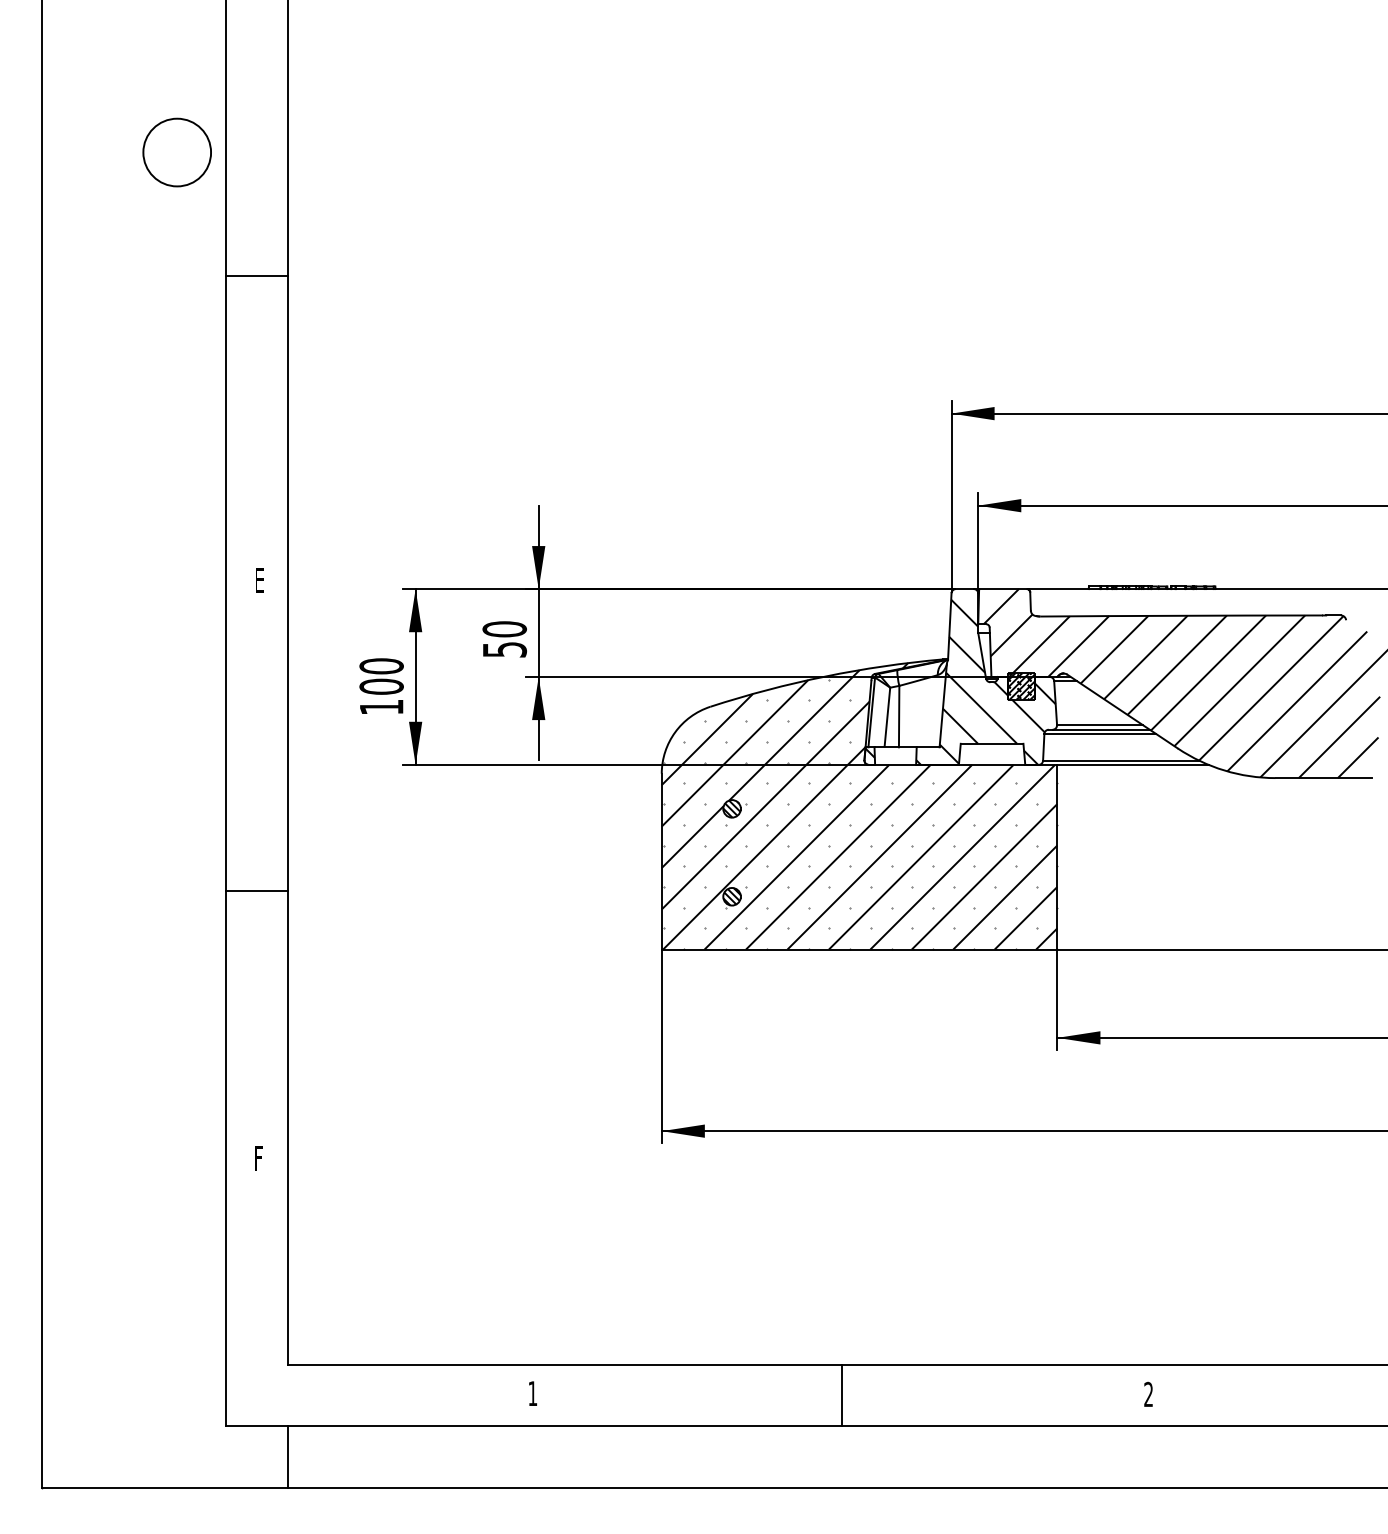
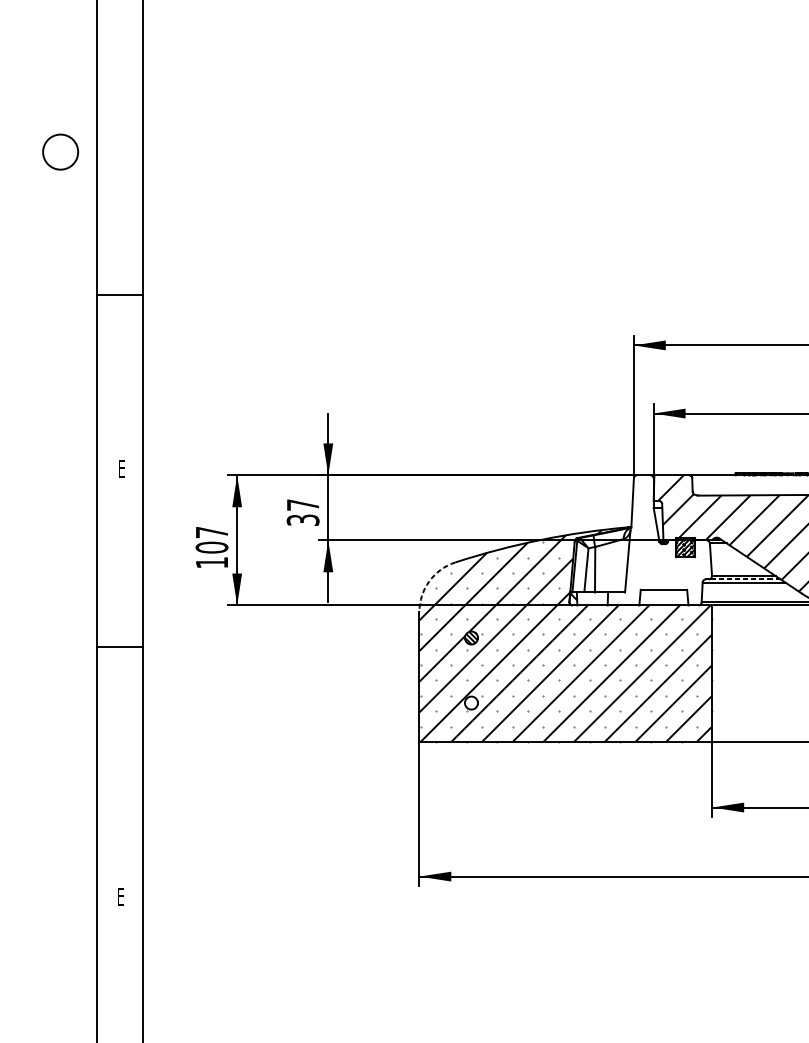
circle: (176, 152) -> (60, 152), size x0.7
line: (257, 275) -> (120, 294), moved
text: (504, 639) -> (302, 512), 50 -> 37
text: (381, 666) -> (211, 532), 100 -> 107
hatch: (985, 681) -> (659, 543), removed
line: (1101, 729) -> (744, 579), solid -> dashed
arc: (675, 732) -> (429, 581), solid -> dashed
line: (257, 891) -> (120, 647), moved
hatch: (731, 896) -> (471, 702), removed
text: (258, 1158) -> (120, 896), F -> E

